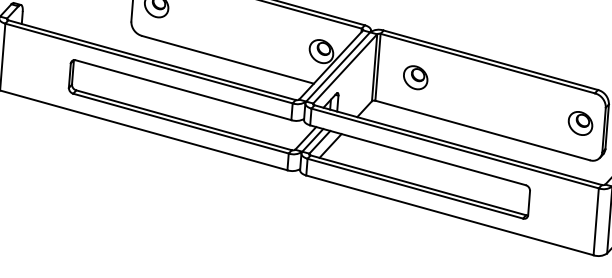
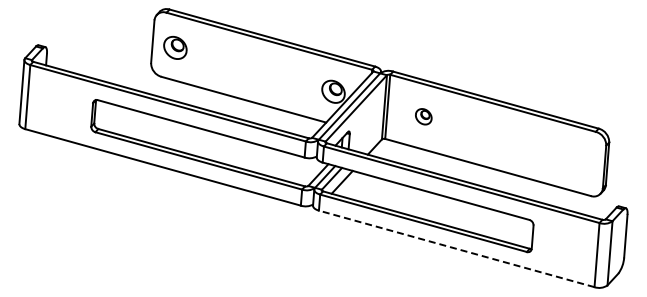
part: (415, 77) -> (423, 116), size x0.7
part: (580, 123) -> (581, 160), removed
line: (449, 214) -> (456, 248), solid -> dashed

